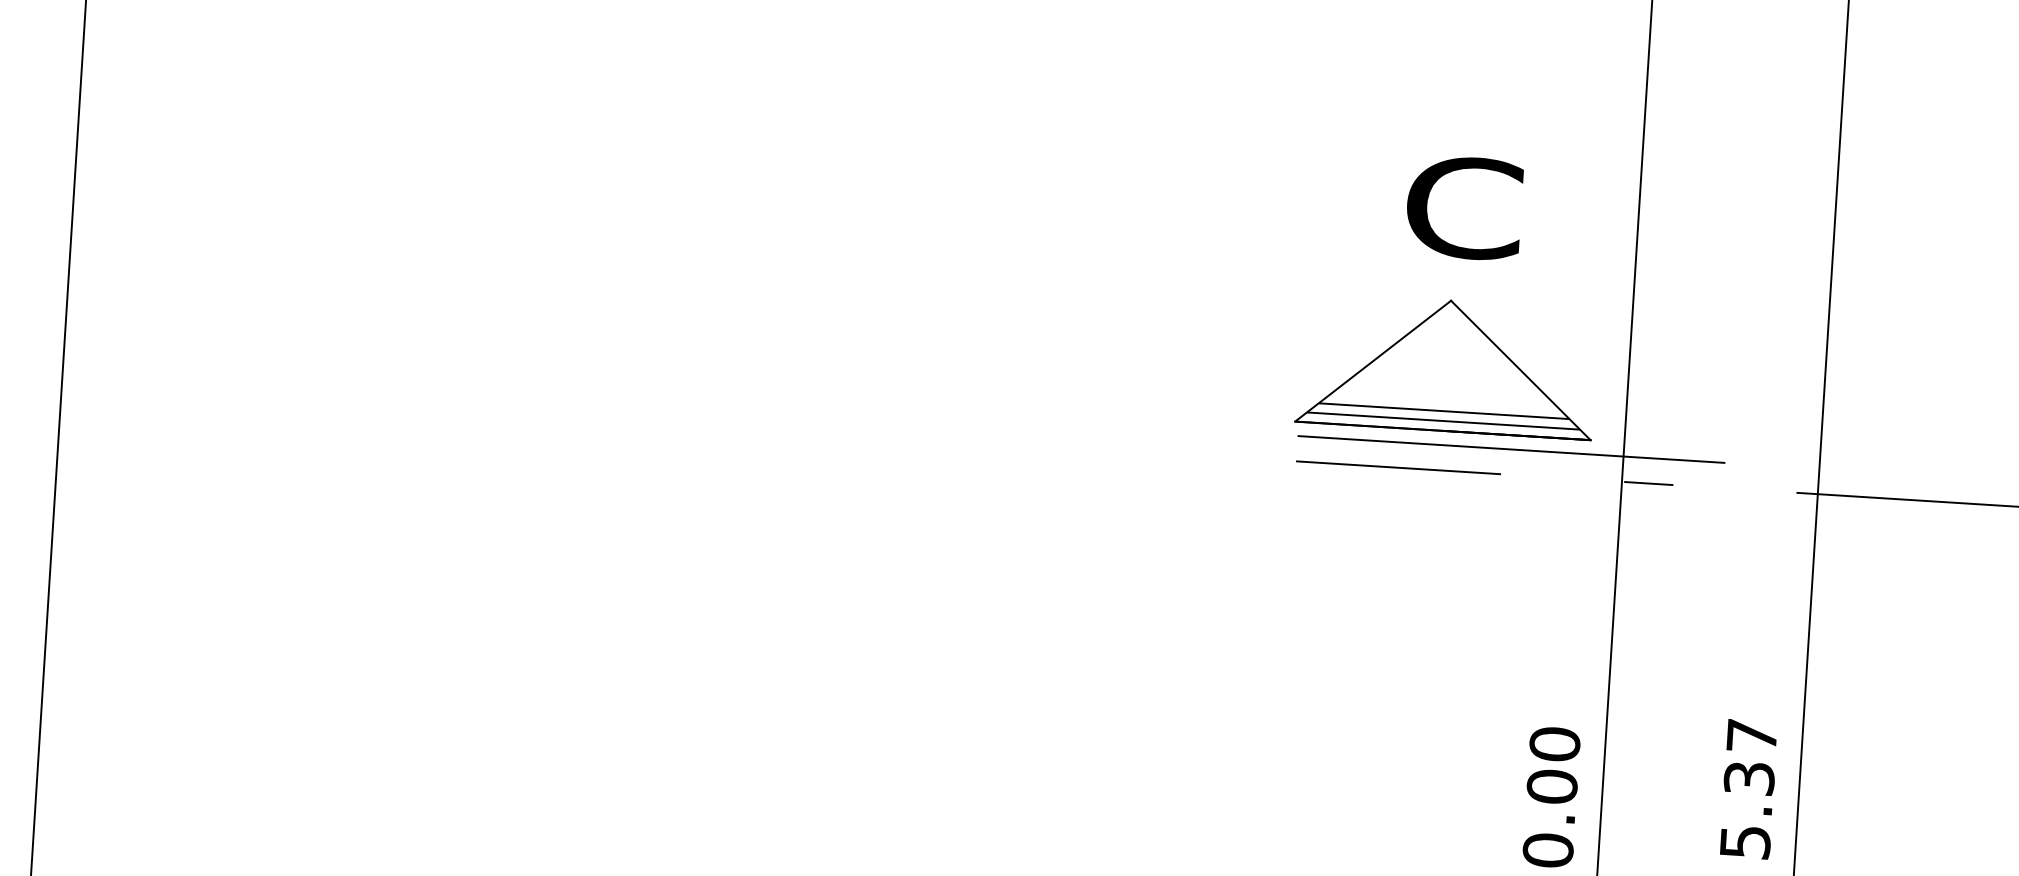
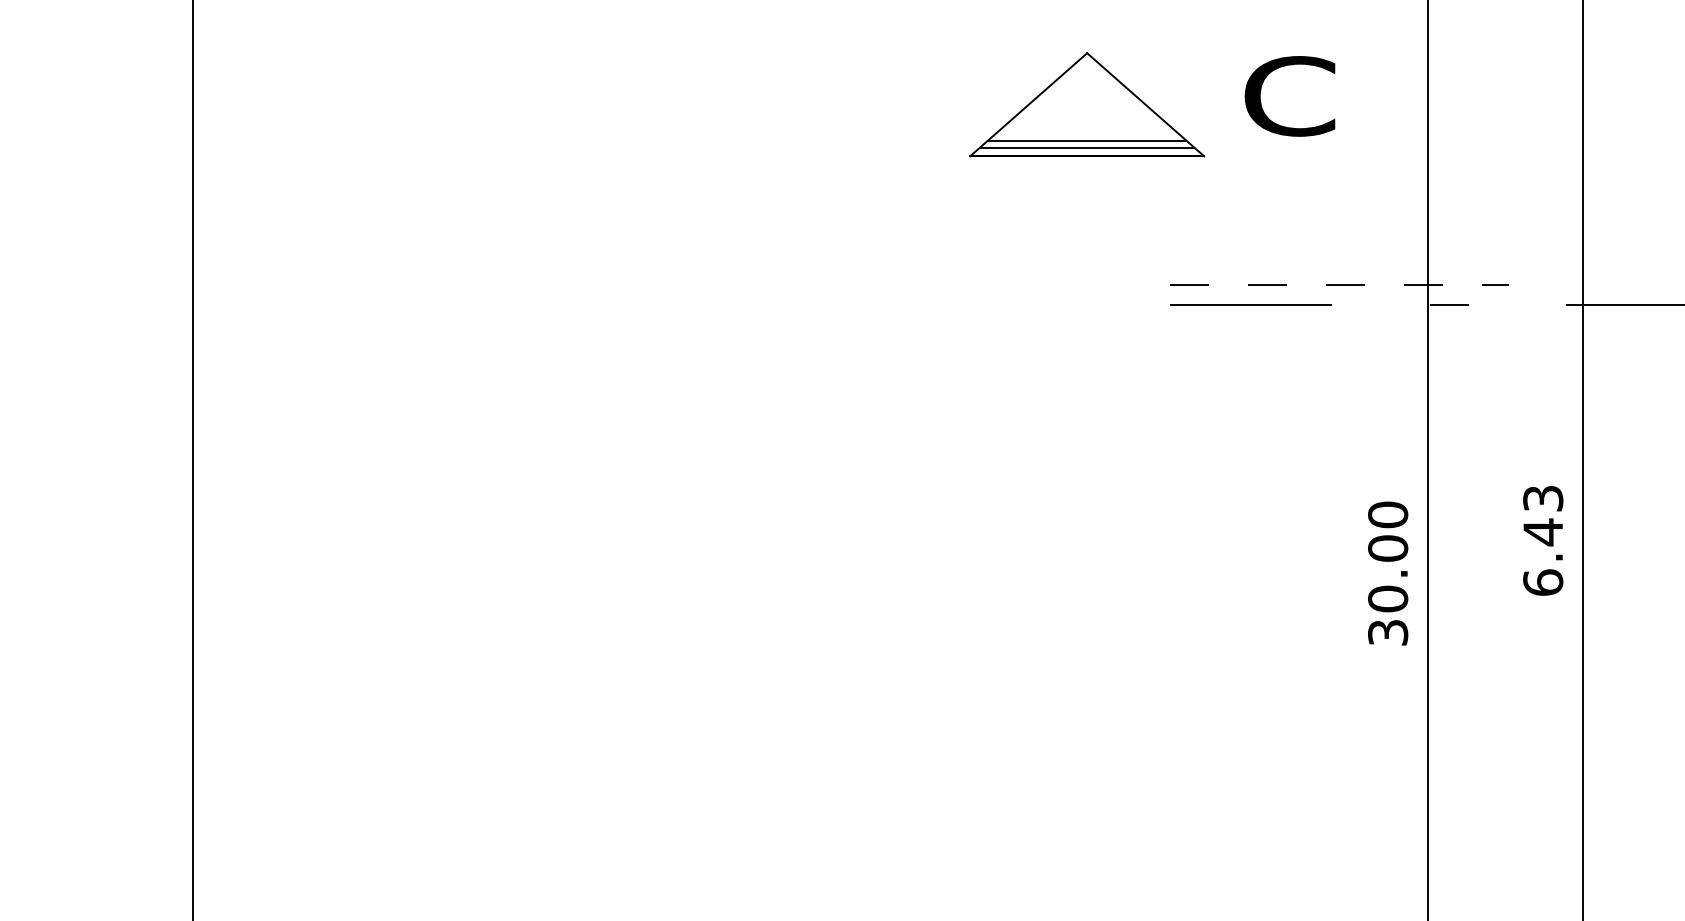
part: (1447, 365) -> (1087, 104), moved
line: (1511, 449) -> (1339, 284), solid -> dashed
text: (1749, 788) -> (1543, 540), 5.37 -> 6.43

